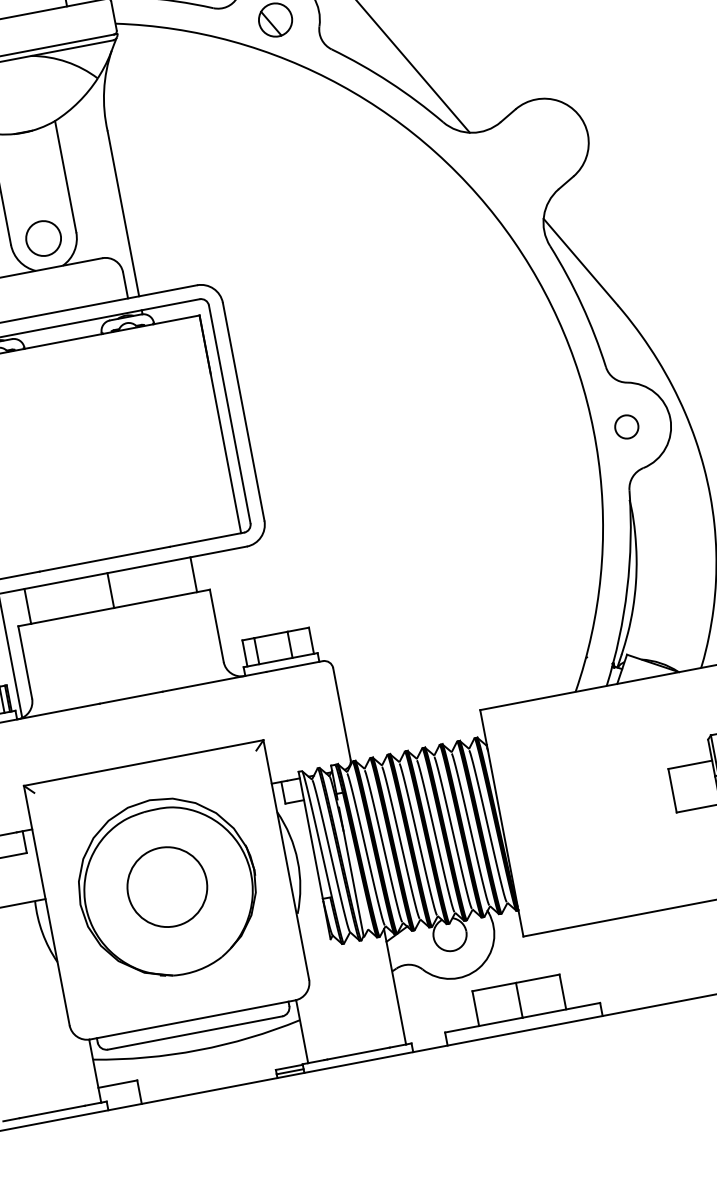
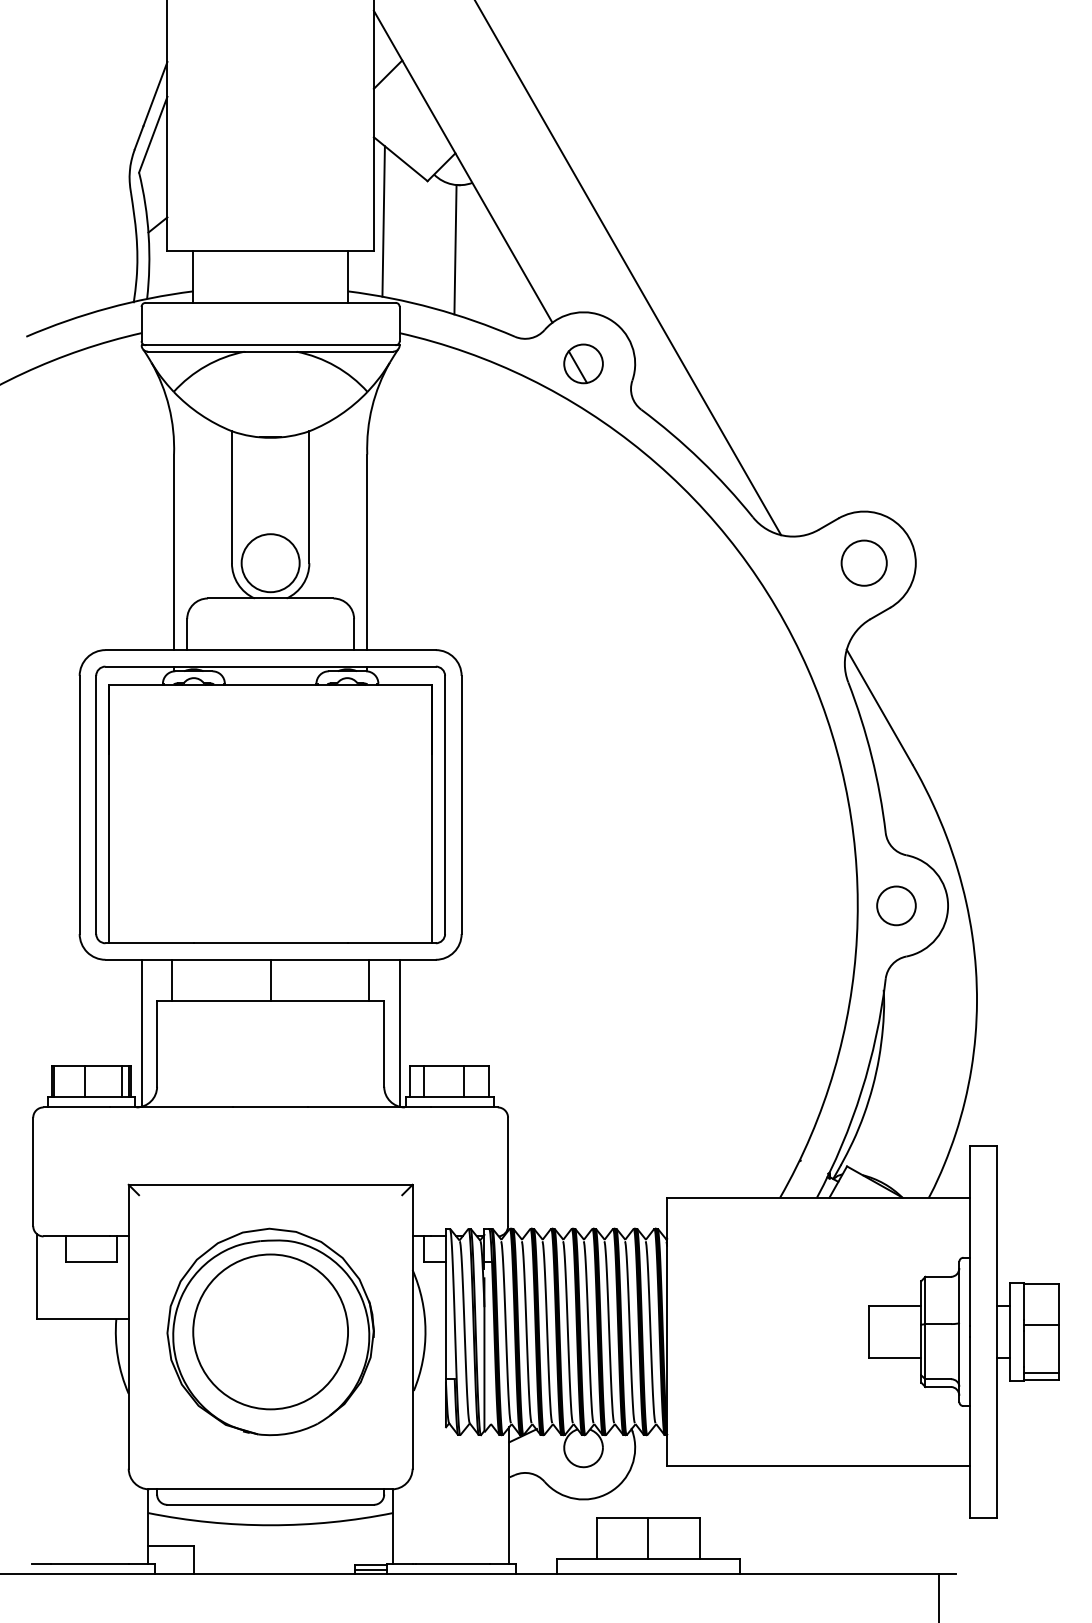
circle: (543, 142) -> (863, 562), added
circle: (43, 238) -> (270, 563), size x1.43
circle: (626, 426) -> (896, 905), size x1.43
line: (227, 613) -> (399, 1032), added
circle: (167, 886) -> (270, 1331), size x1.67

